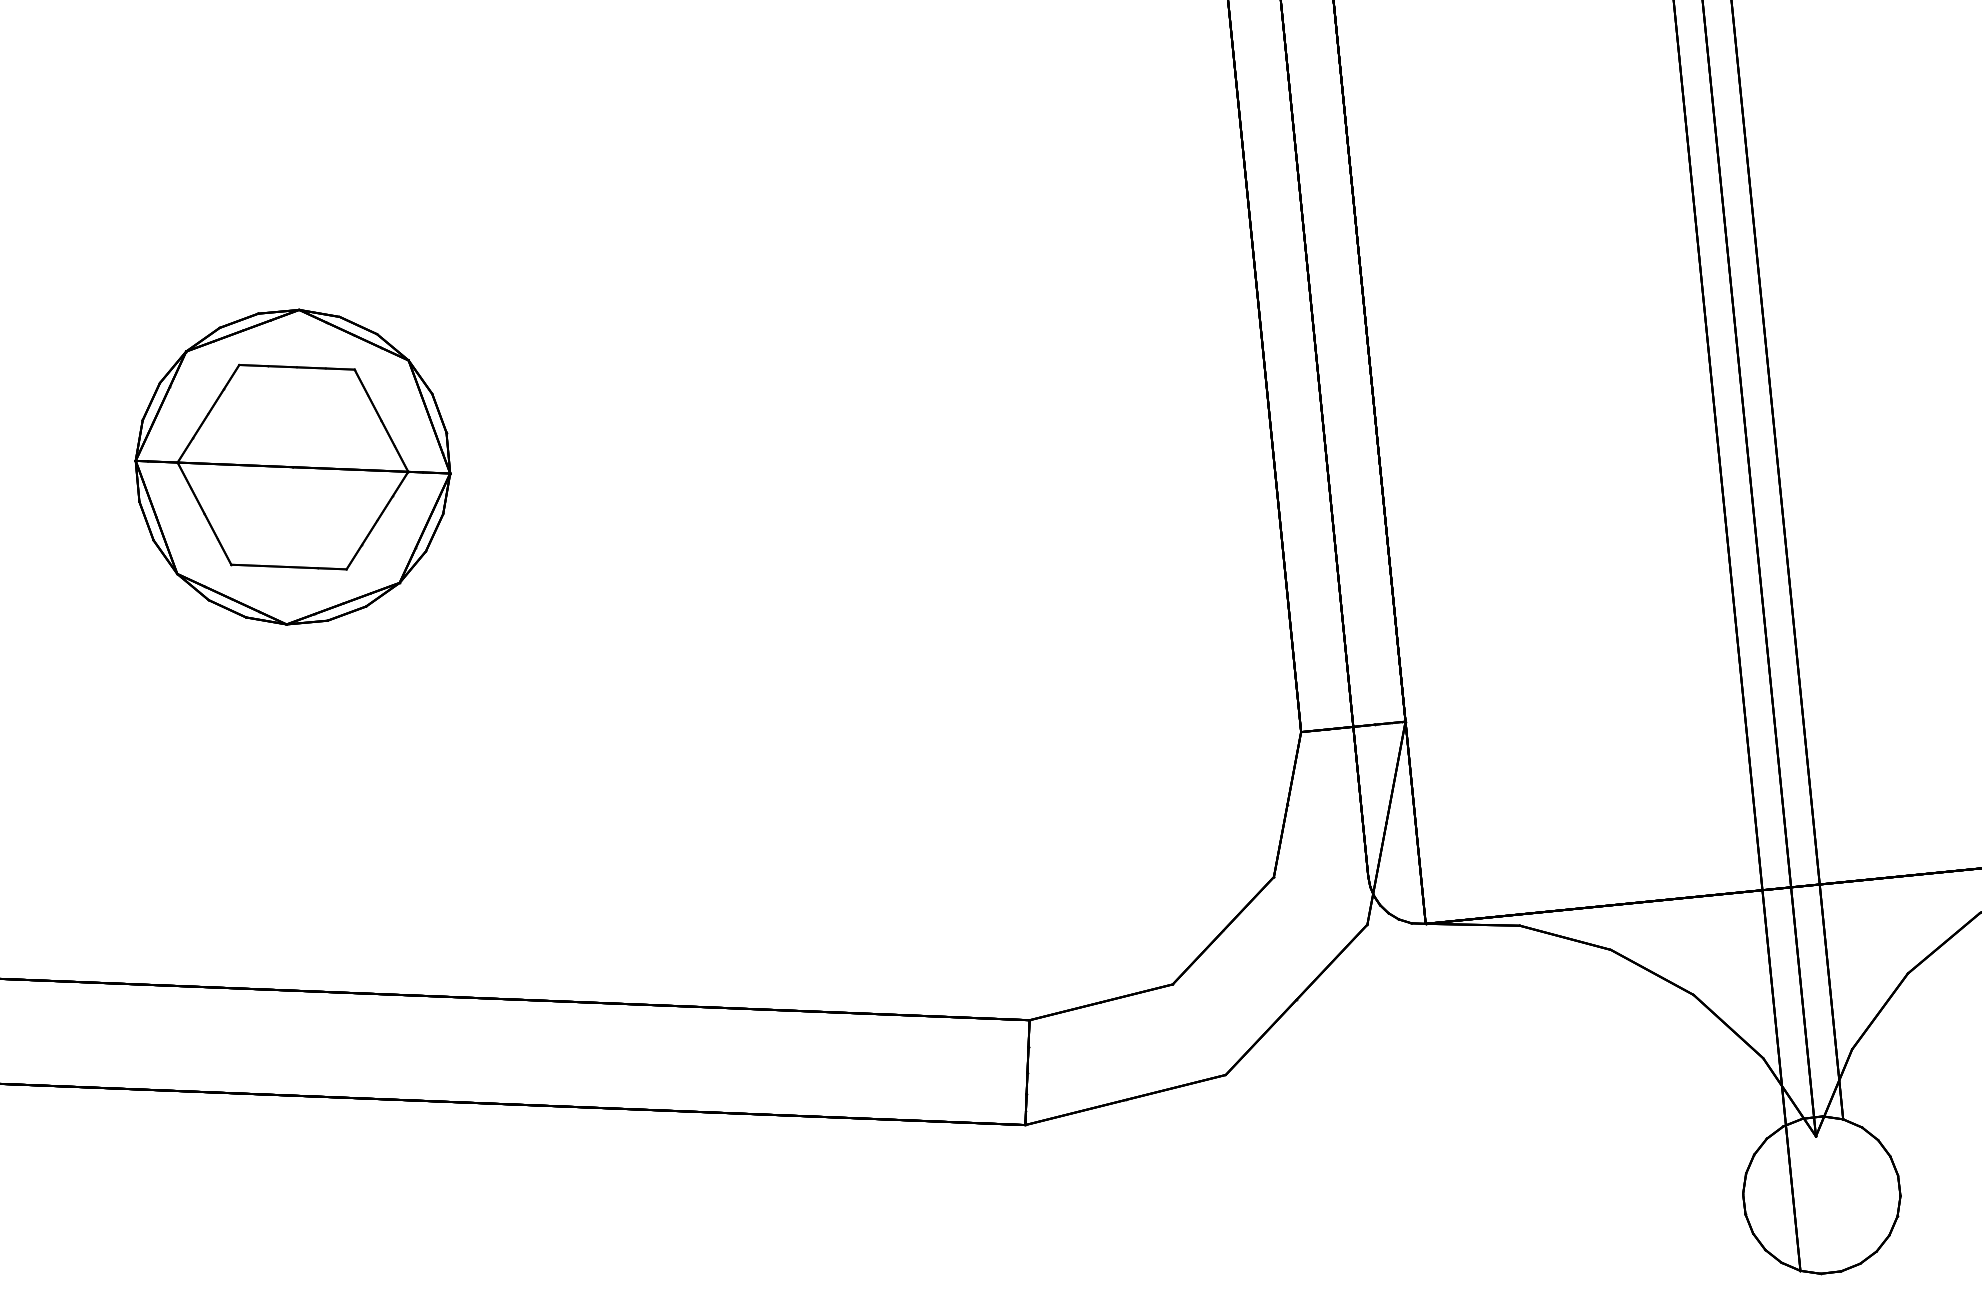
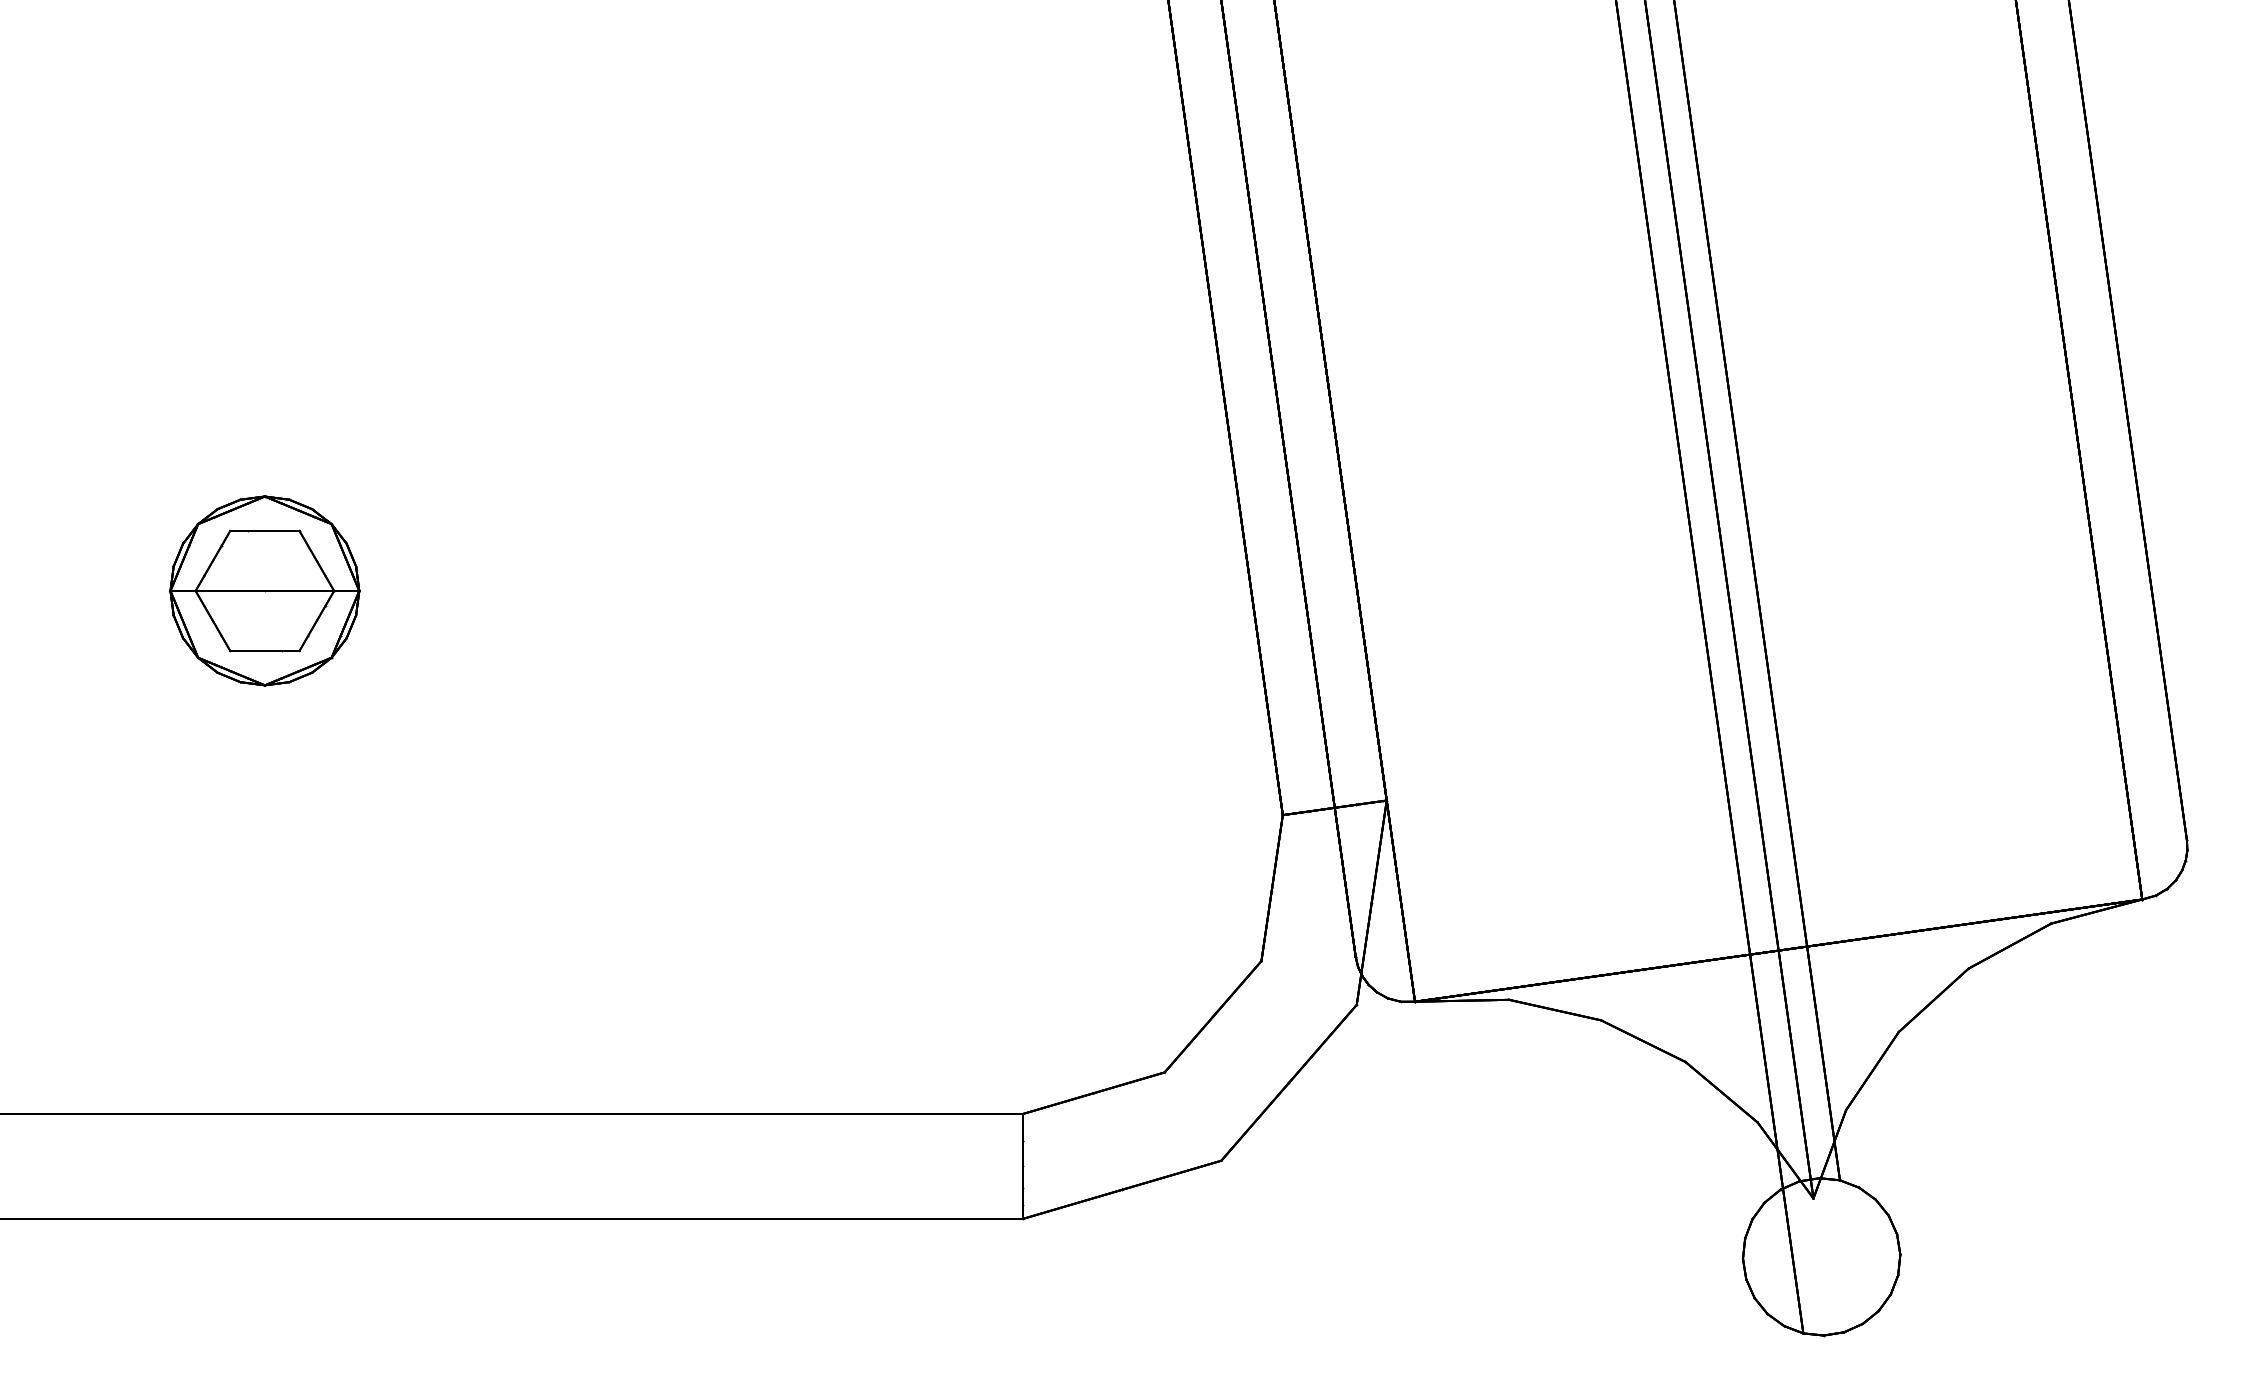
part: (292, 466) -> (264, 590), size x0.6

